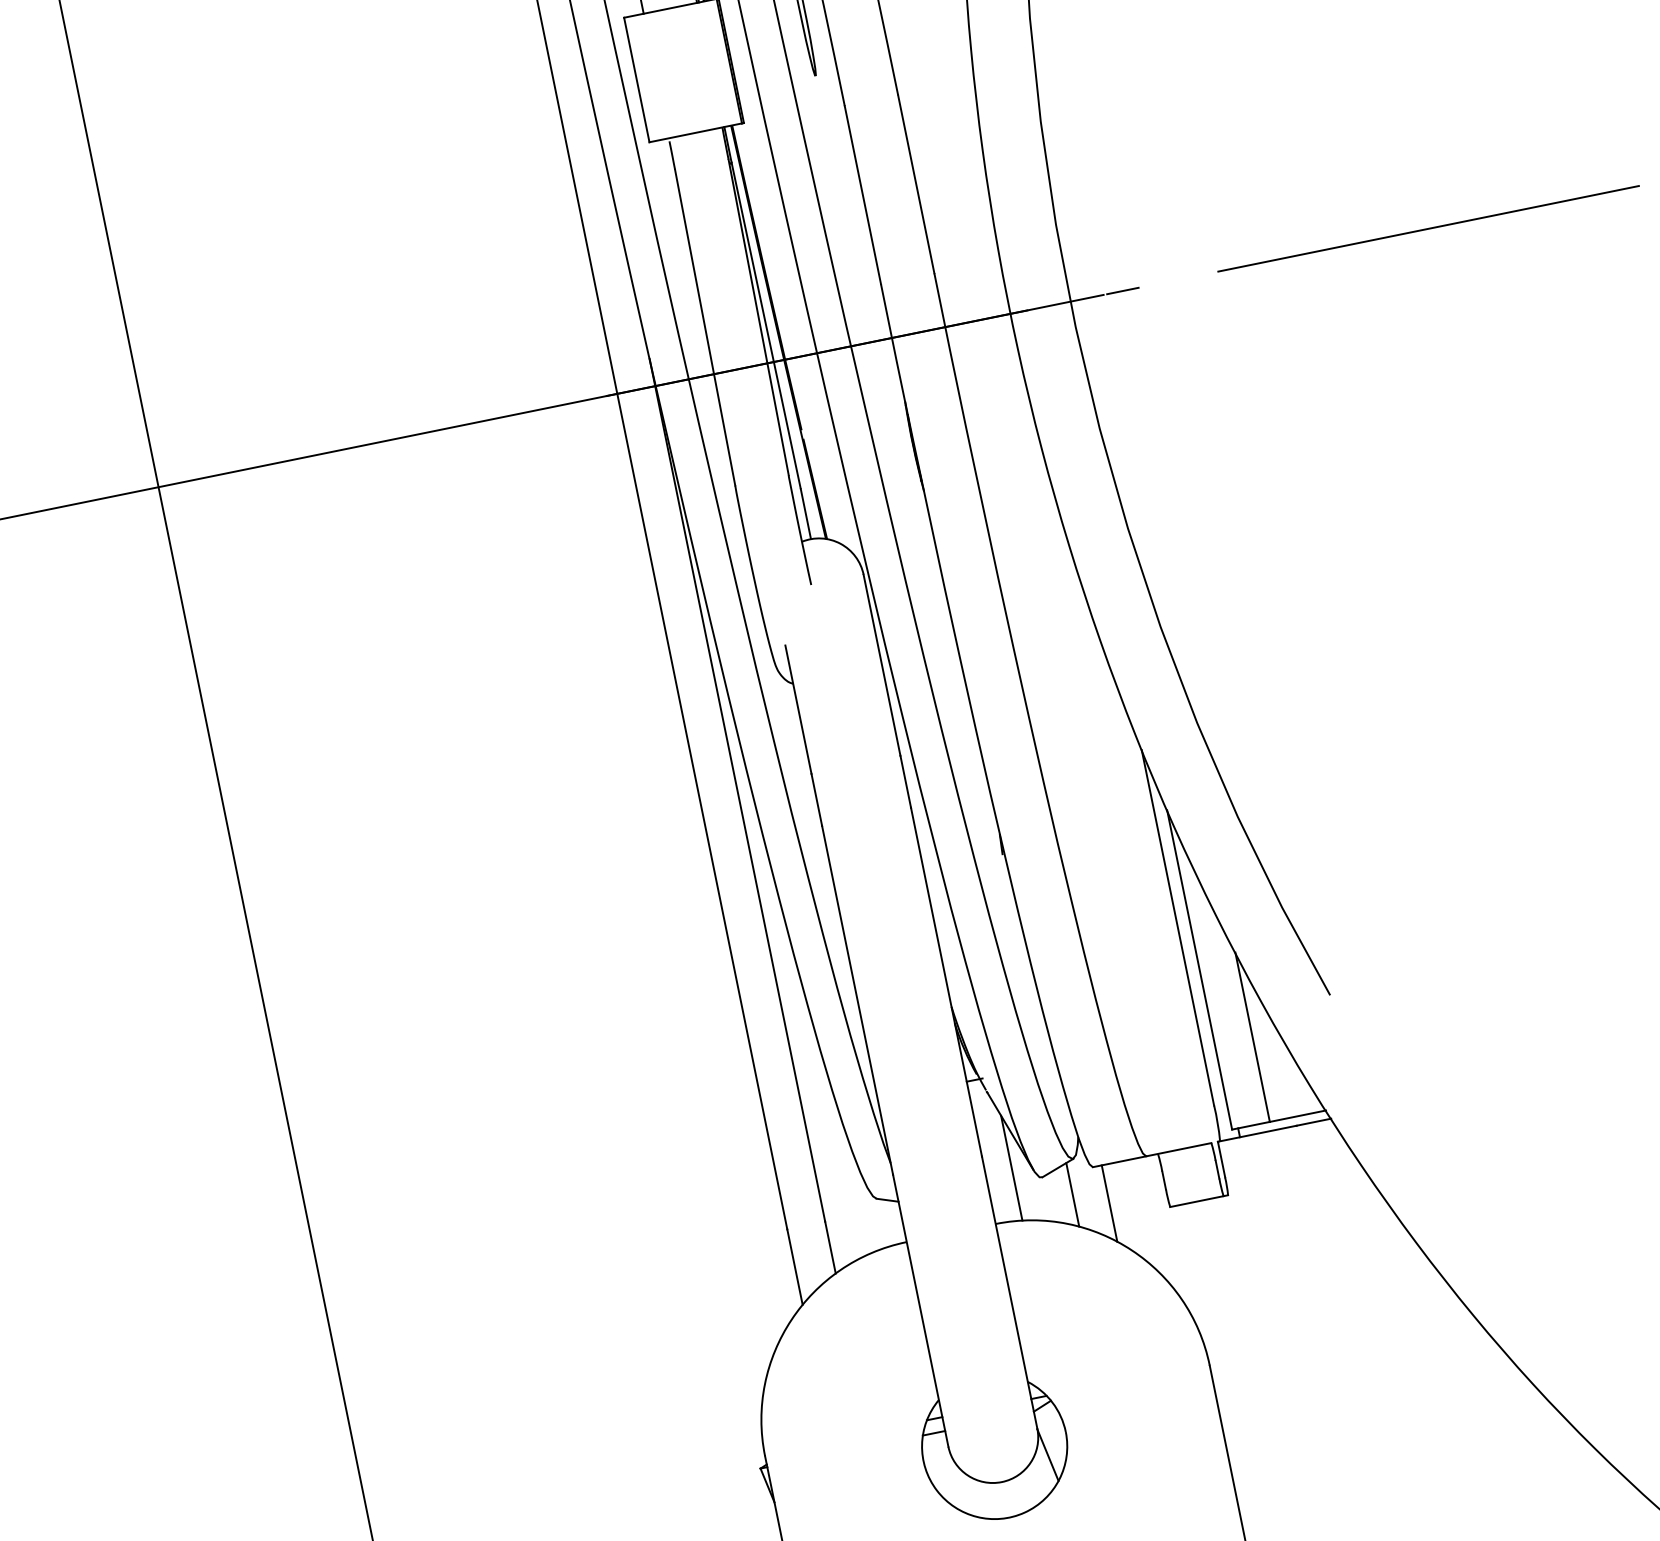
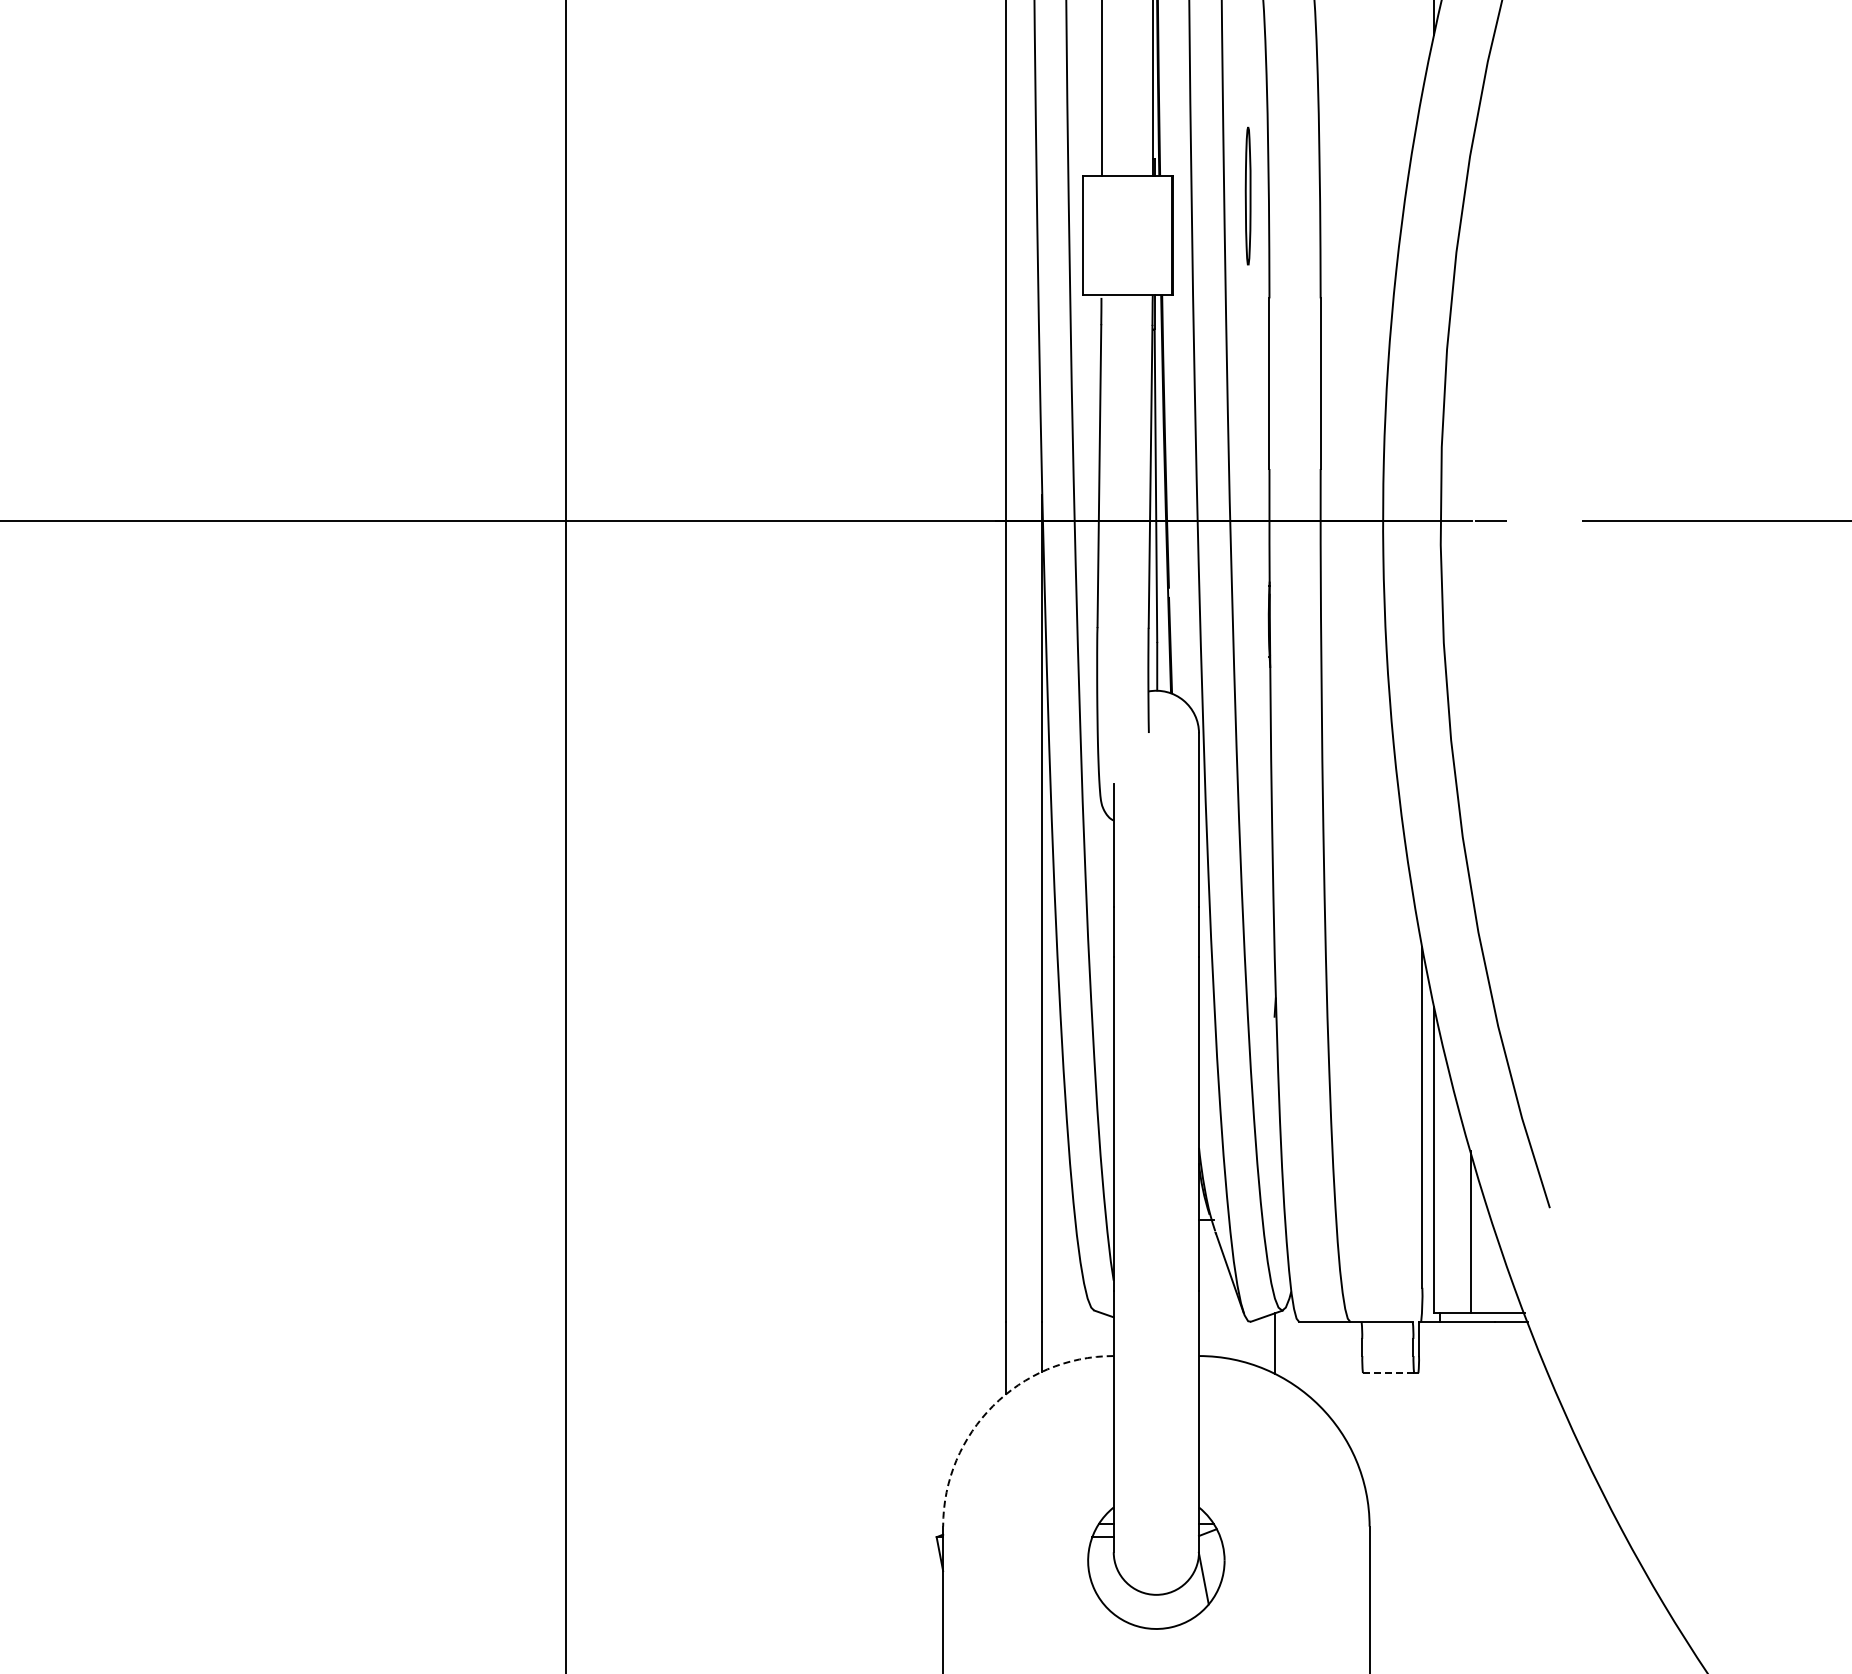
line: (1011, 1167) -> (1224, 1307), removed
line: (1196, 1202) -> (1388, 1373), solid -> dashed
line: (1109, 1203) -> (1307, 1358), removed
arc: (792, 1320) -> (993, 1406), solid -> dashed

